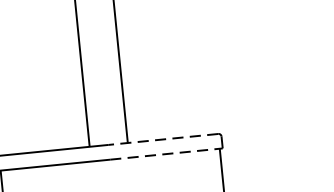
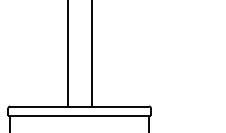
line: (163, 139) -> (114, 106), dashed -> solid
line: (166, 153) -> (115, 115), dashed -> solid

